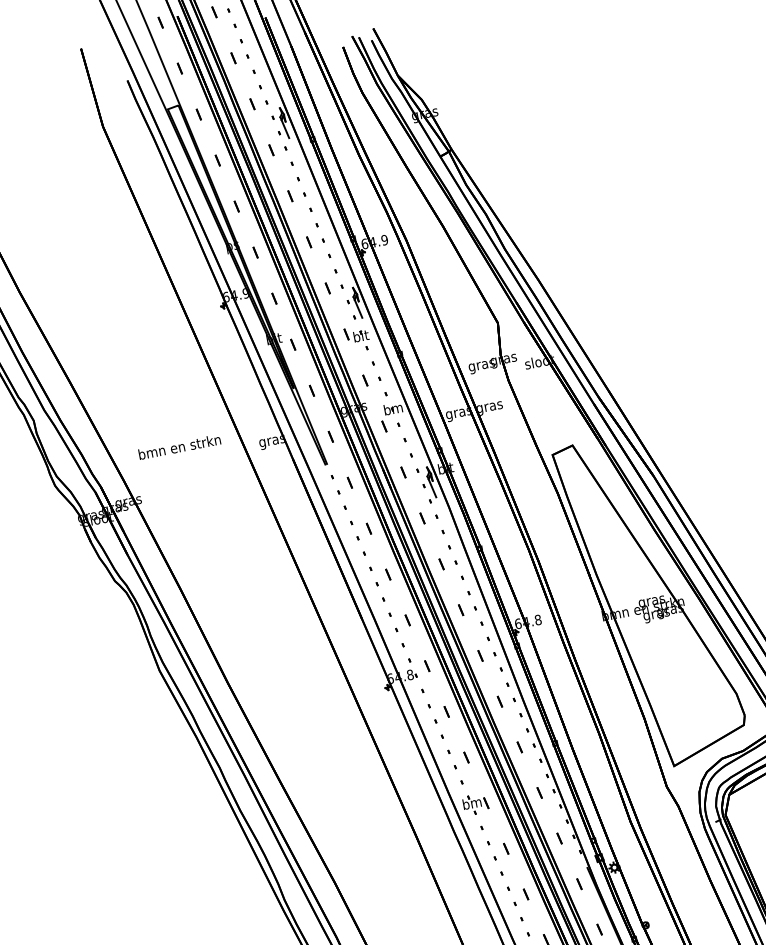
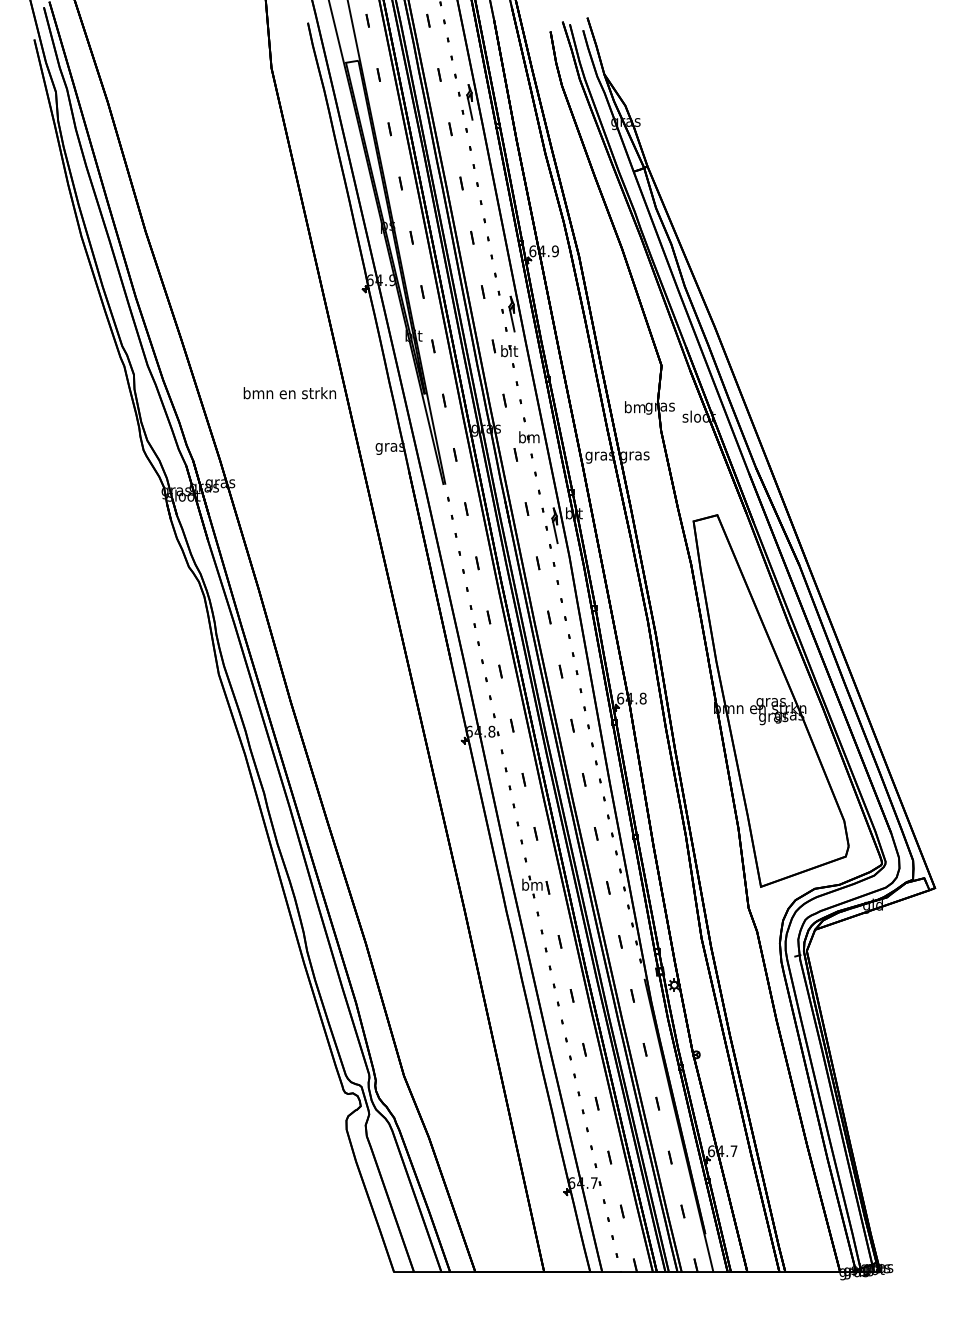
text: (481, 365) -> (634, 408), gras -> bm
text: (179, 447) -> (289, 393), moved

